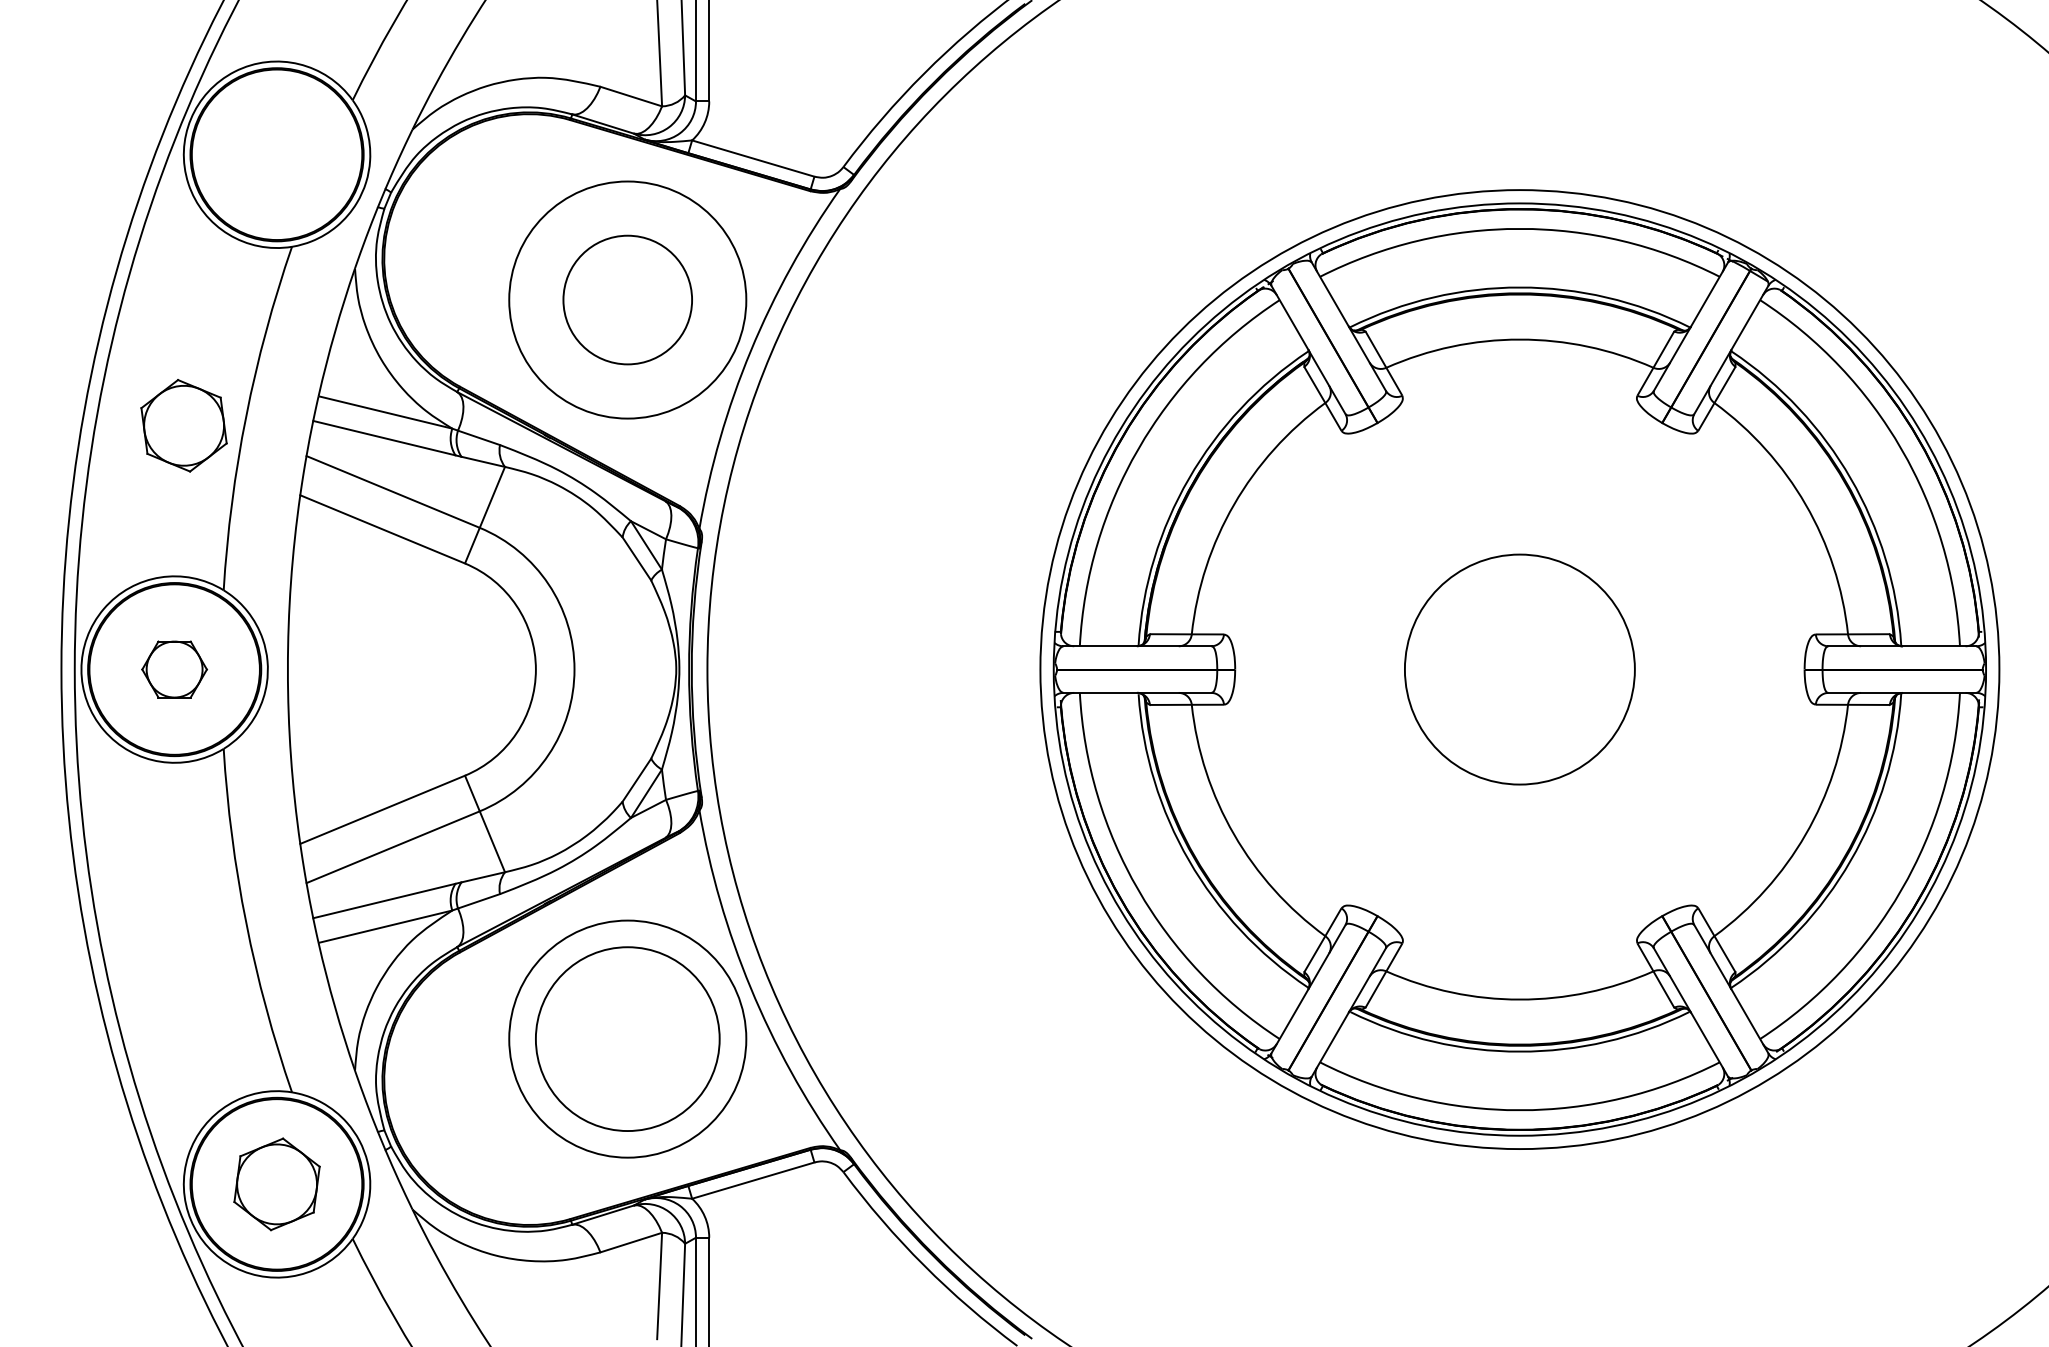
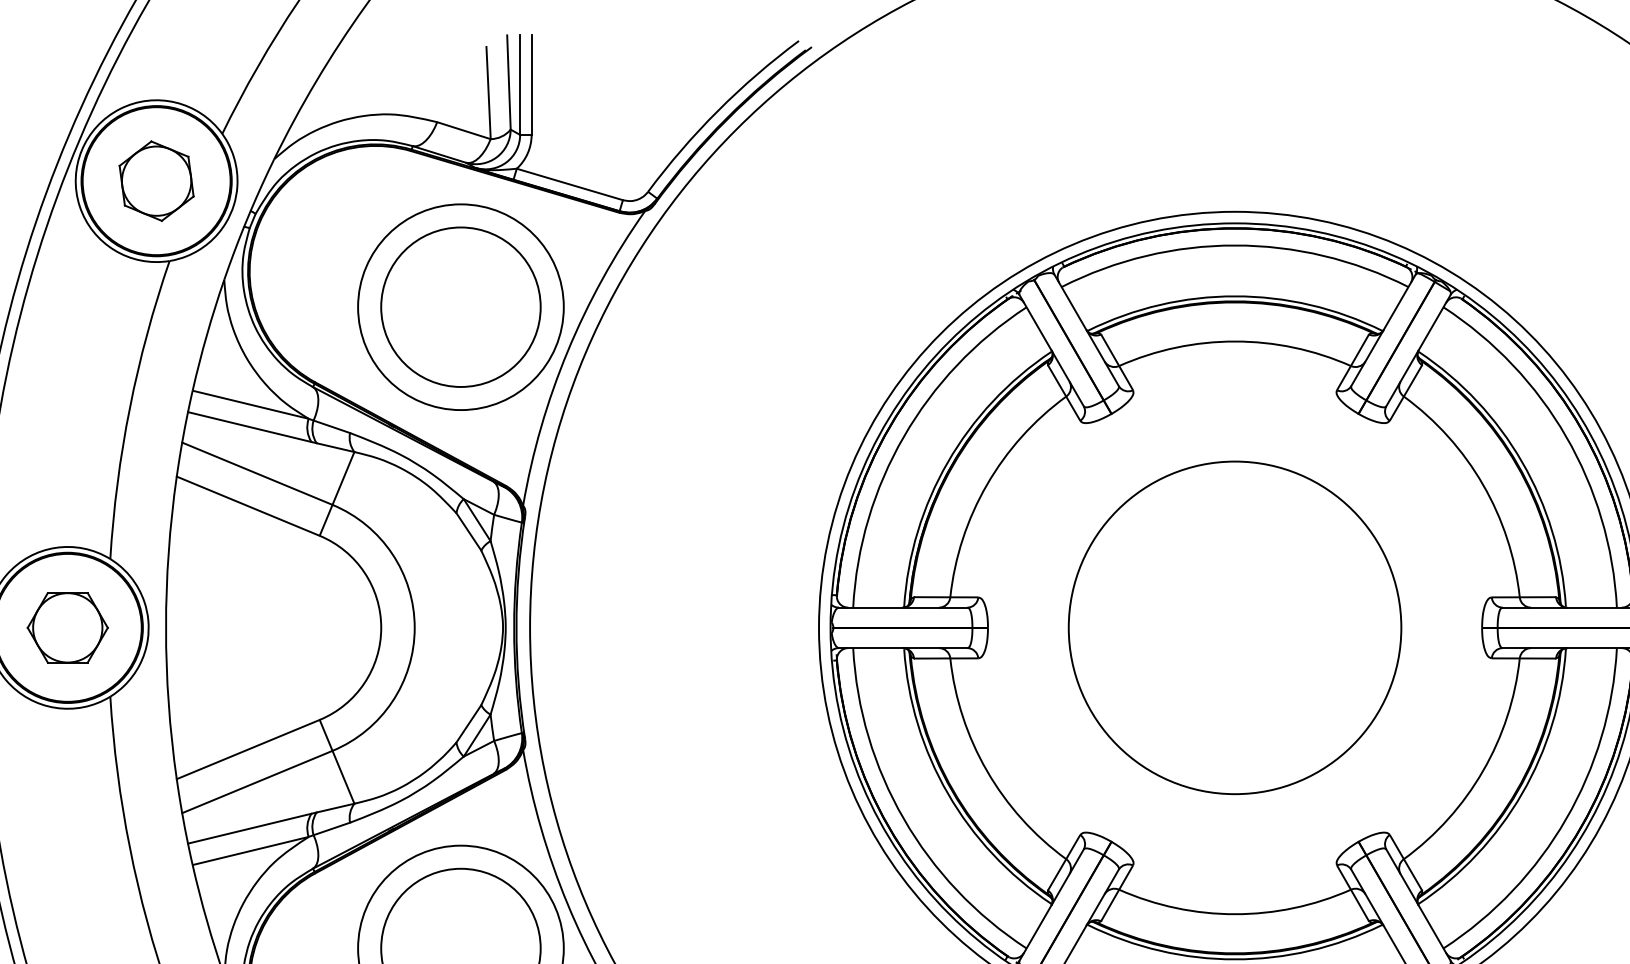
circle: (627, 299) -> (460, 306), size x1.43
part: (183, 425) -> (156, 180), moved
part: (174, 669) -> (67, 627), size x1.43
circle: (1519, 669) -> (1234, 627), size x1.67

